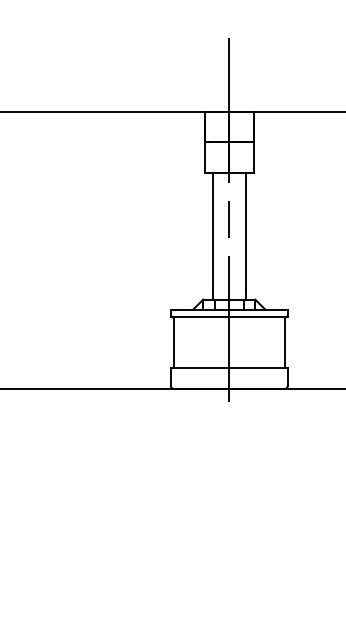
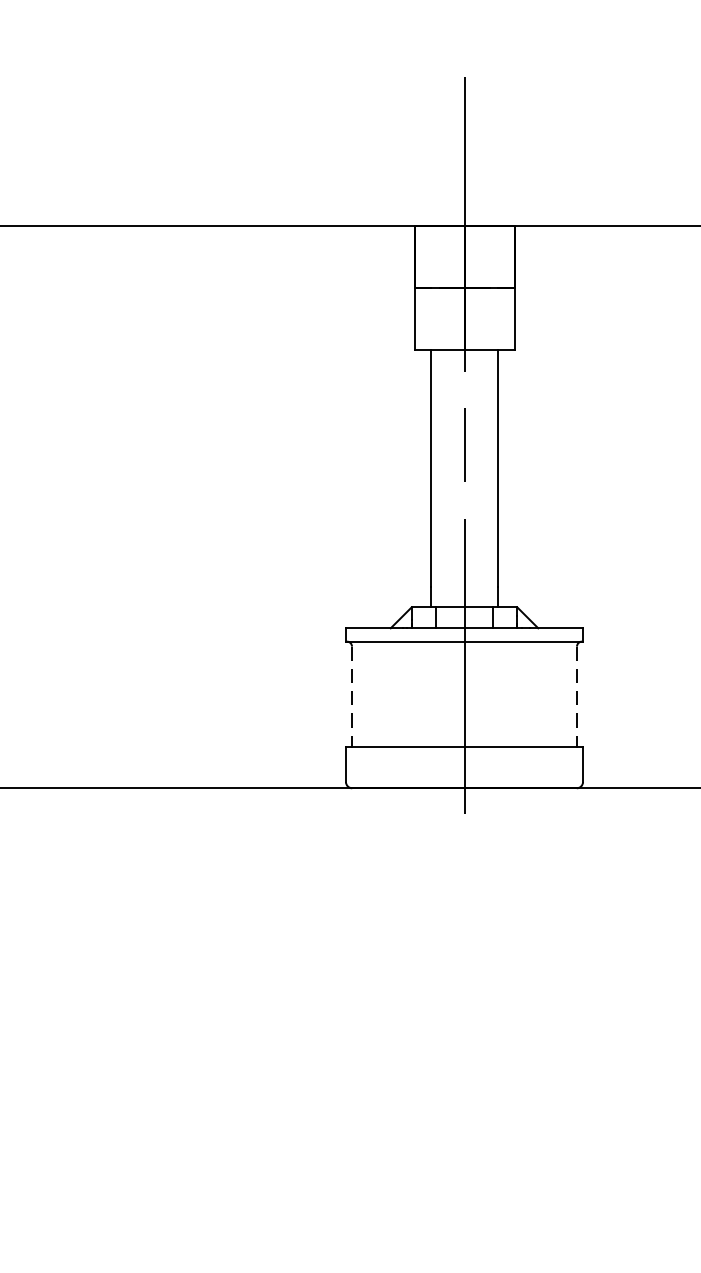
line: (173, 343) -> (351, 696), solid -> dashed
line: (284, 343) -> (576, 696), solid -> dashed

